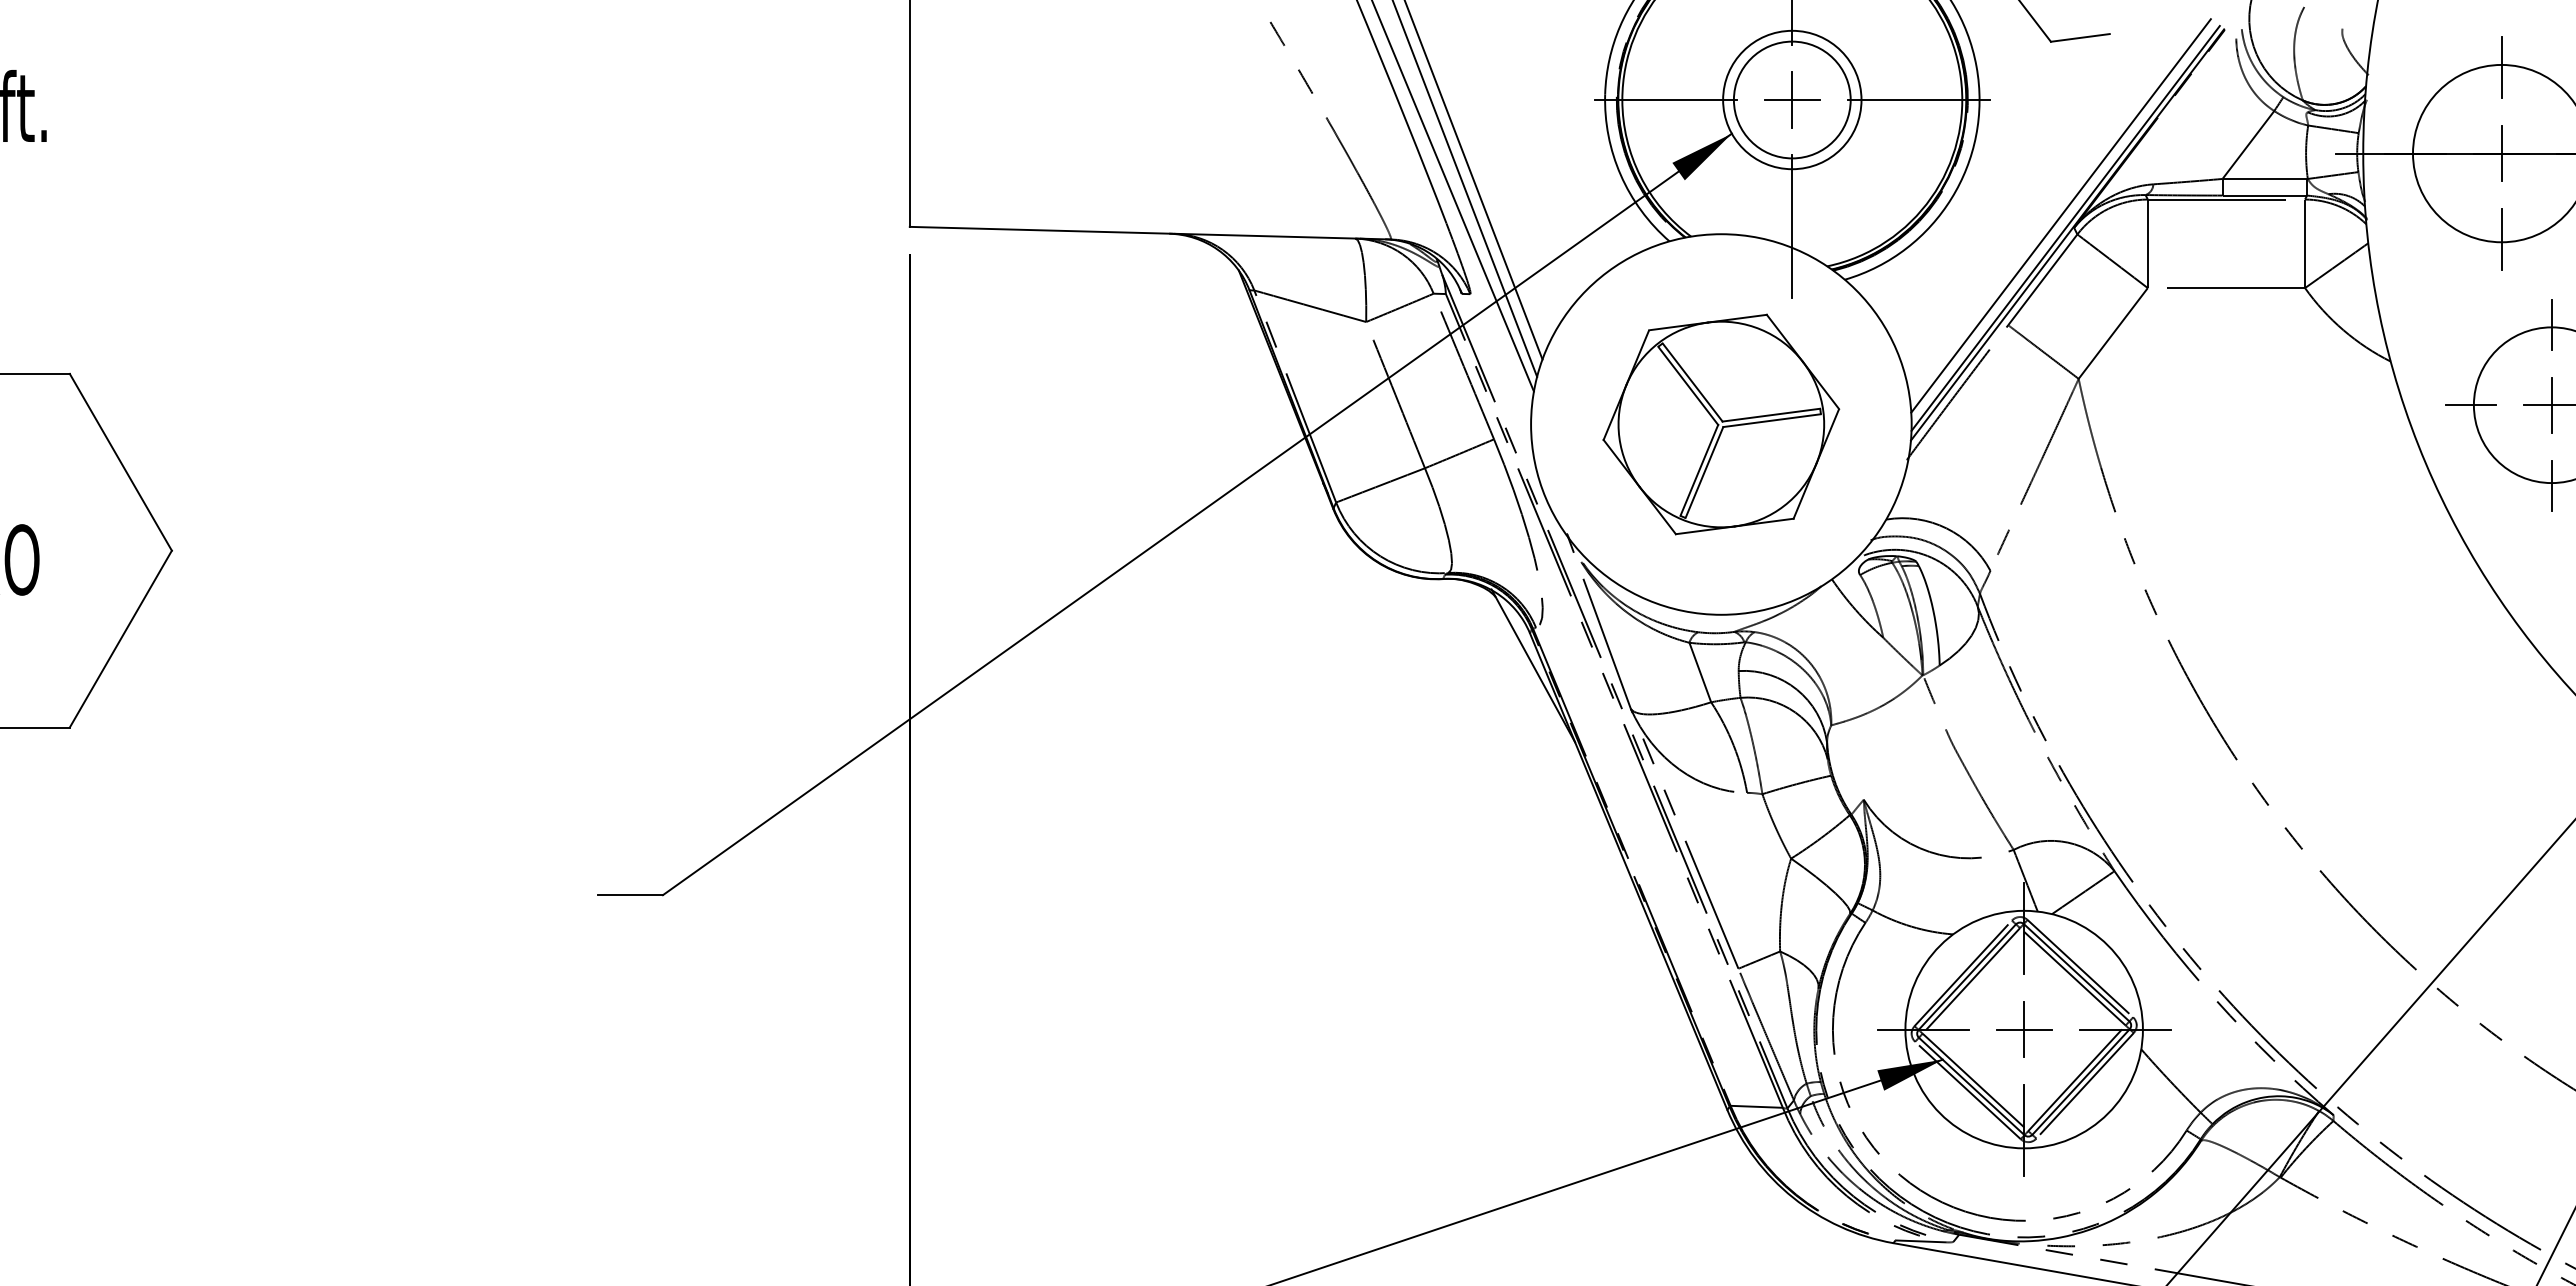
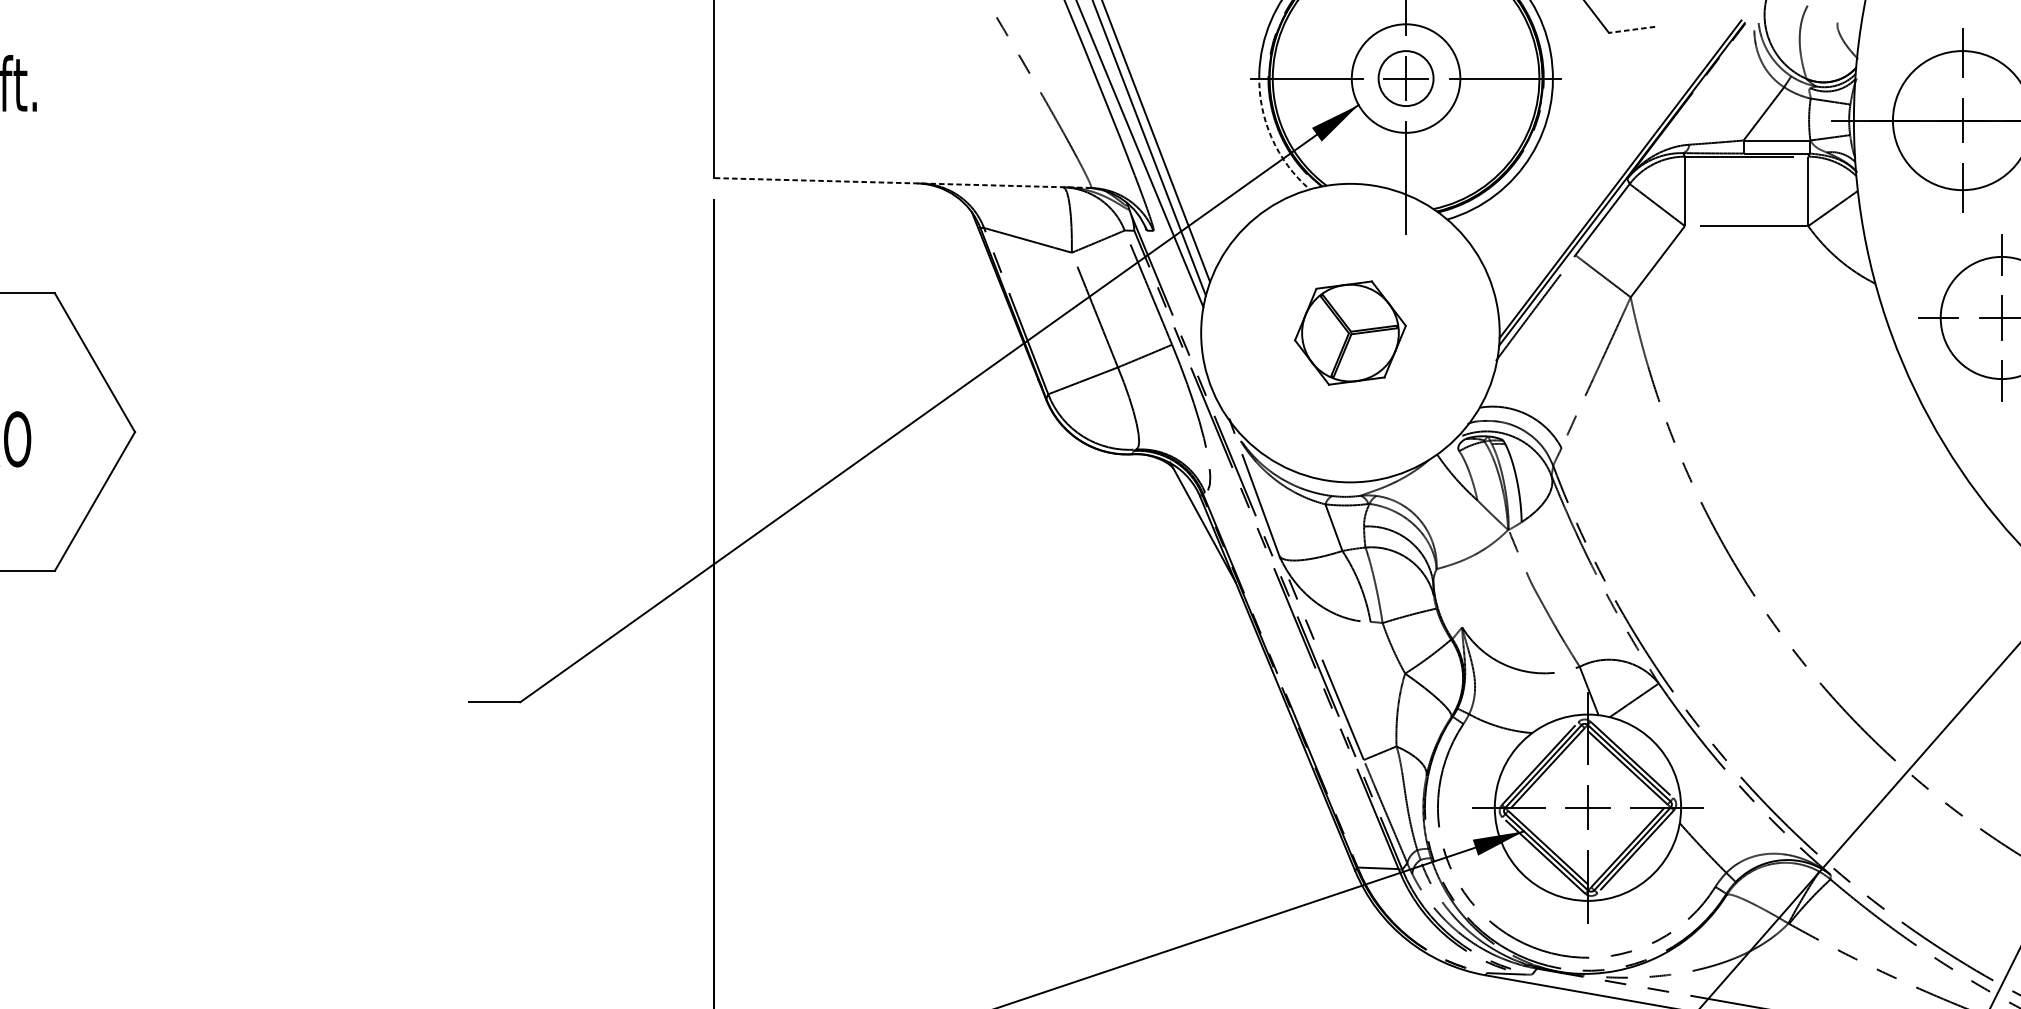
line: (2080, 37) -> (1632, 29), solid -> dashed
circle: (1791, 99) -> (1405, 78), size x0.6
arc: (1620, 175) -> (1271, 137), solid -> dashed
line: (2060, 215) -> (1616, 169), removed
line: (1150, 233) -> (902, 183), solid -> dashed
part: (1721, 424) -> (1350, 333), size x0.6

